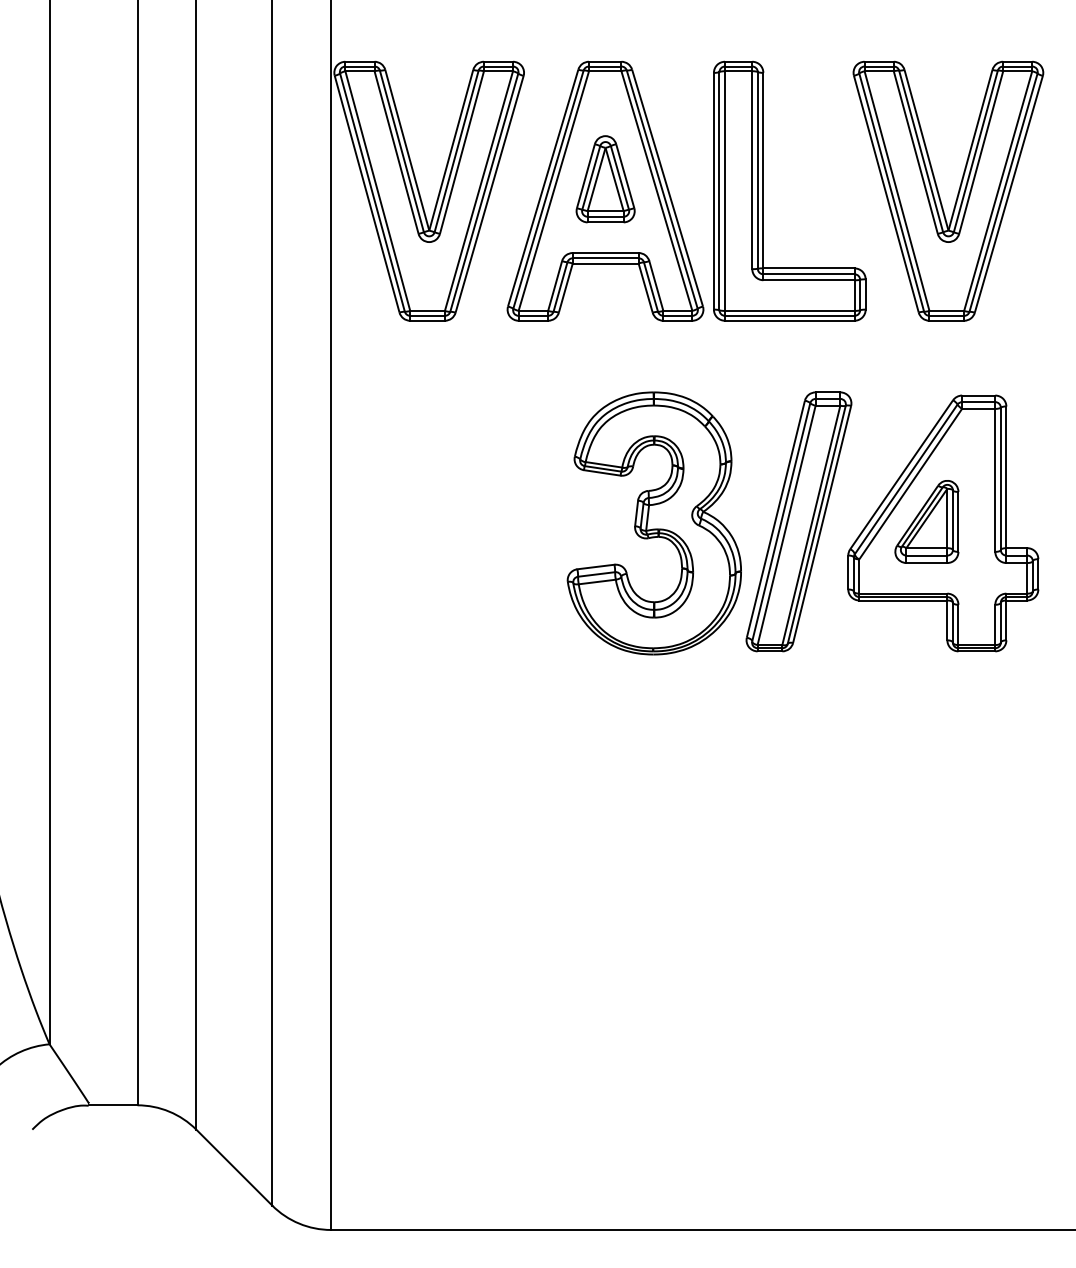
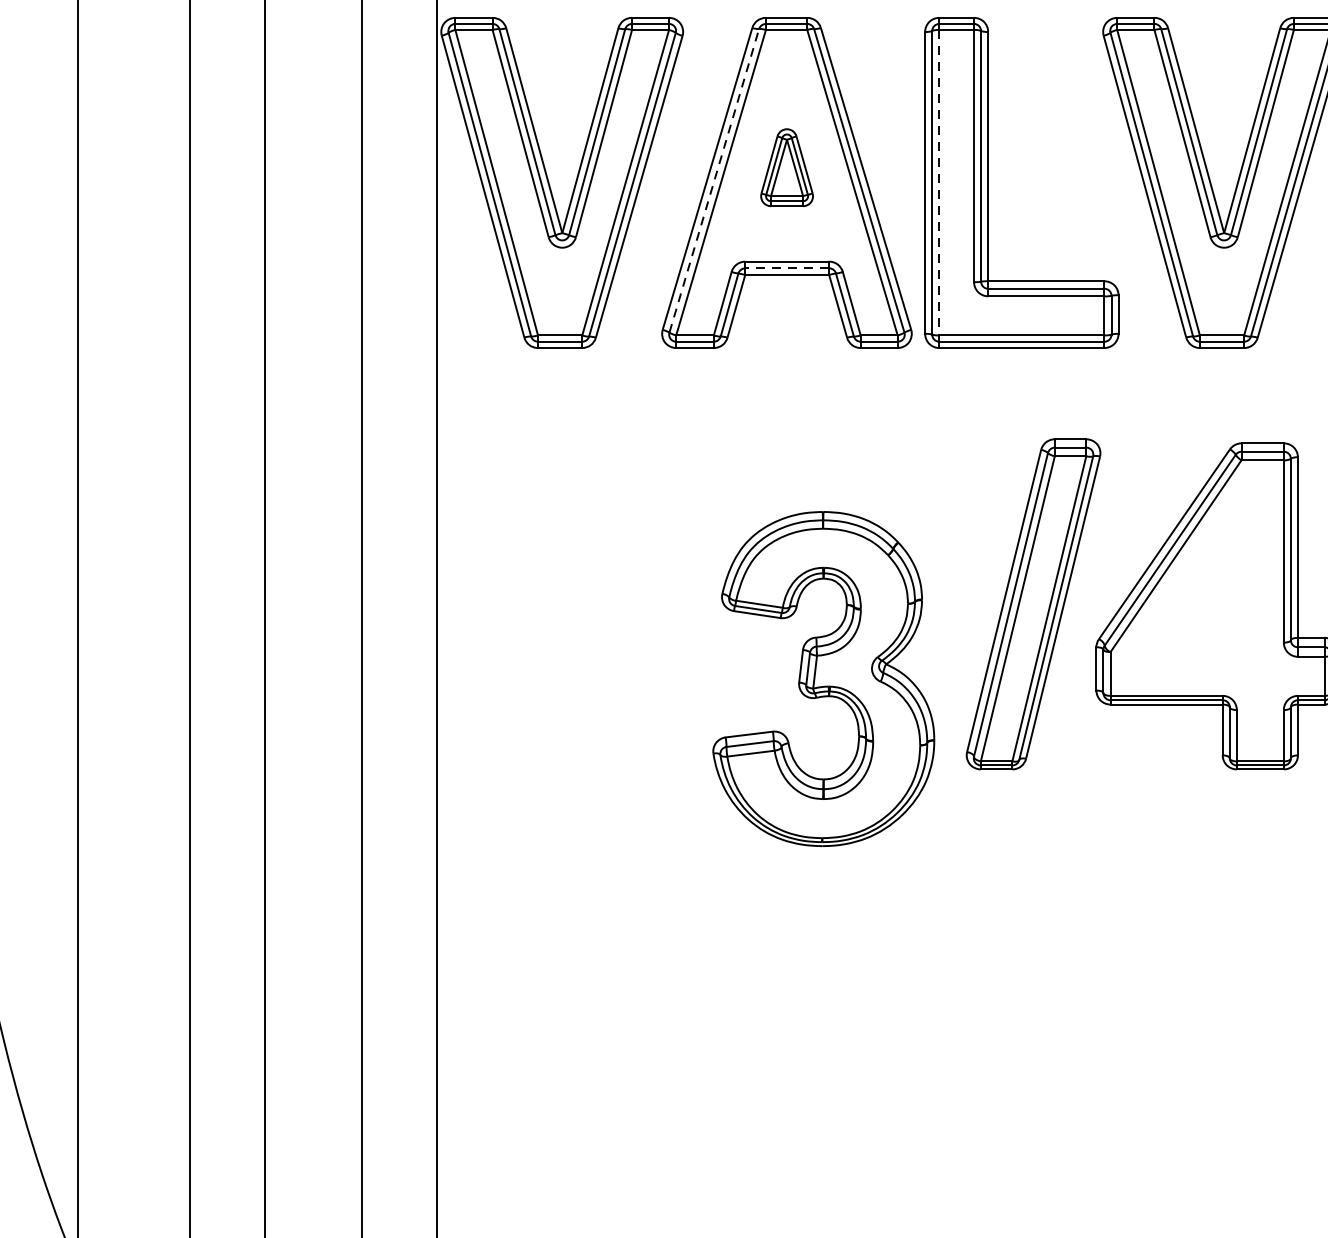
part: (605, 179) -> (786, 167), size x0.7
line: (548, 189) -> (714, 180), solid -> dashed
line: (725, 191) -> (939, 183), solid -> dashed
line: (605, 258) -> (786, 268), solid -> dashed
part: (926, 521) -> (1196, 603), removed
part: (653, 523) -> (822, 679), moved

